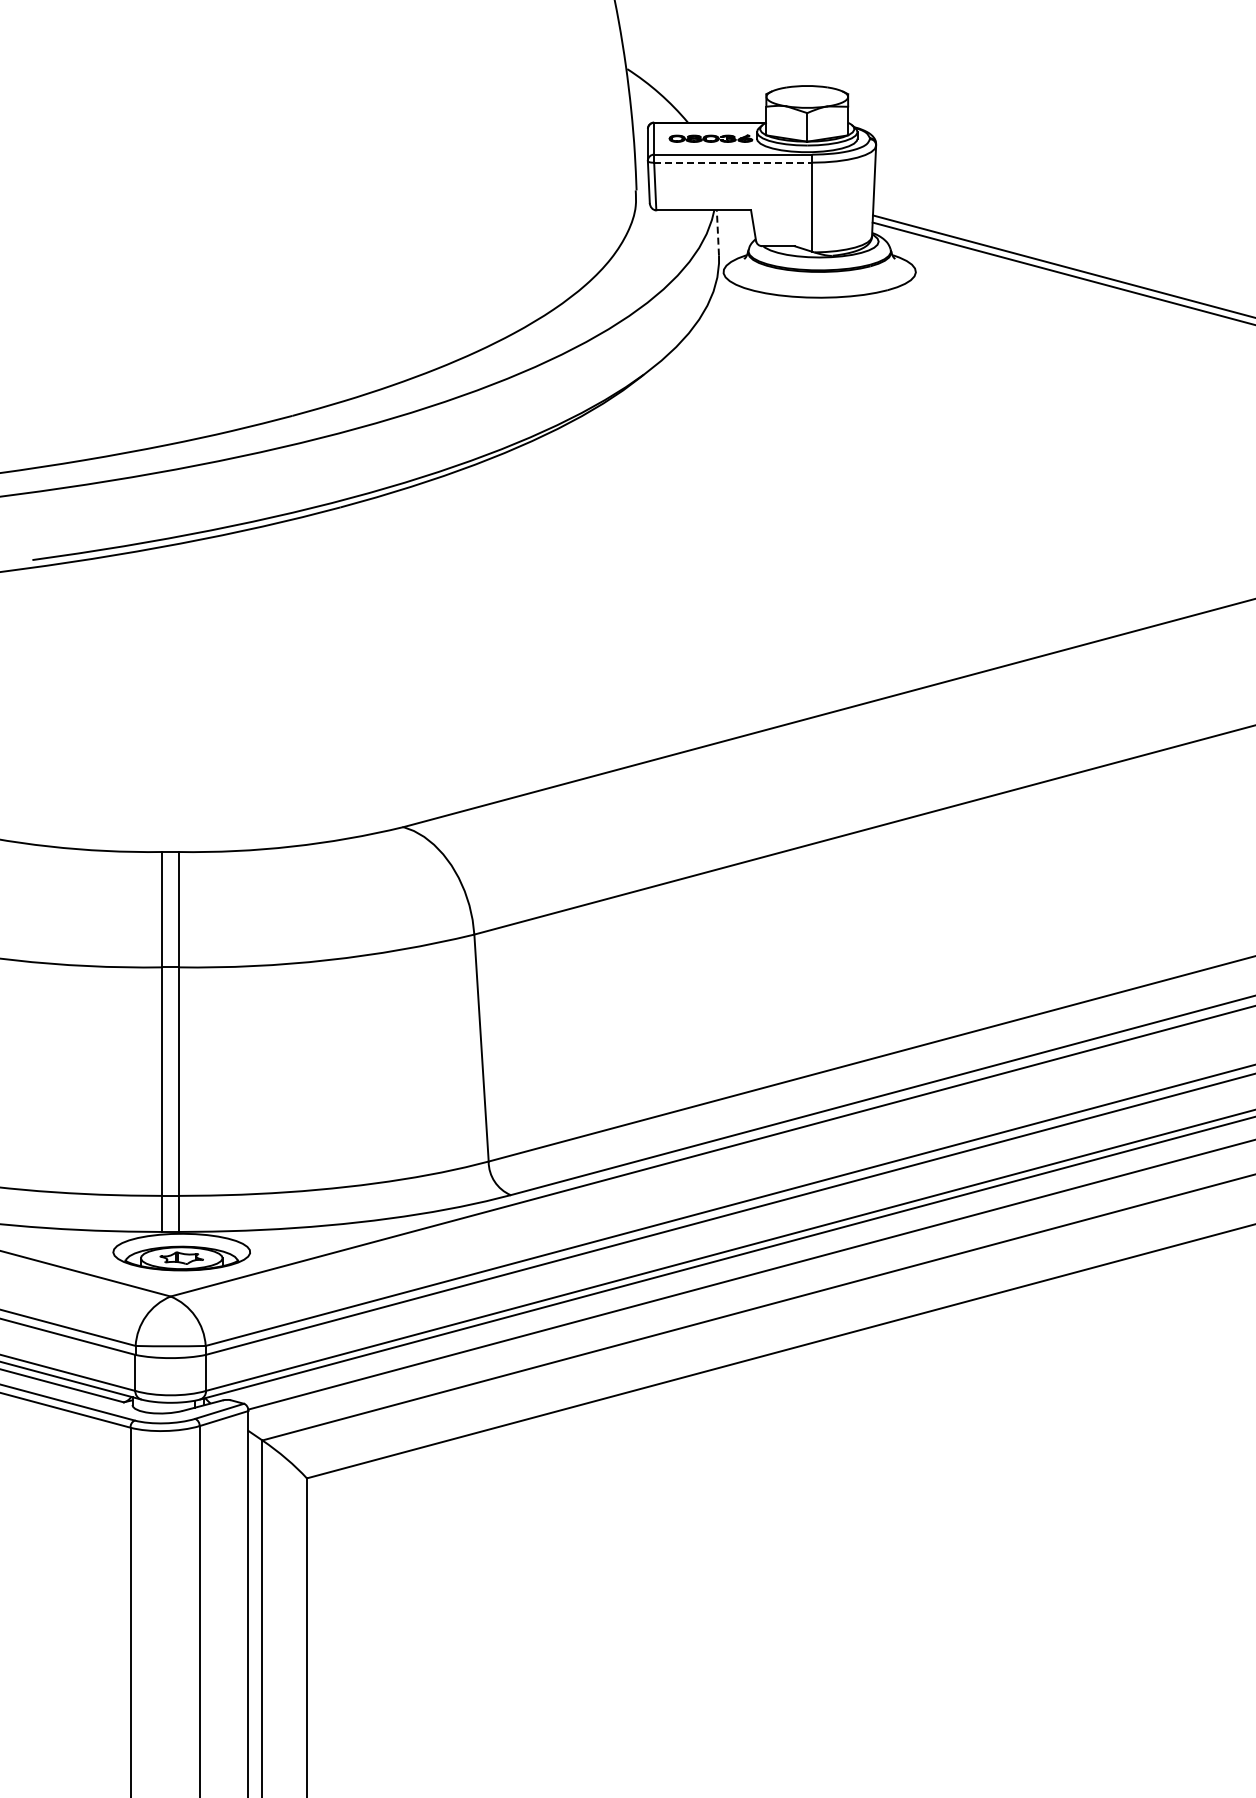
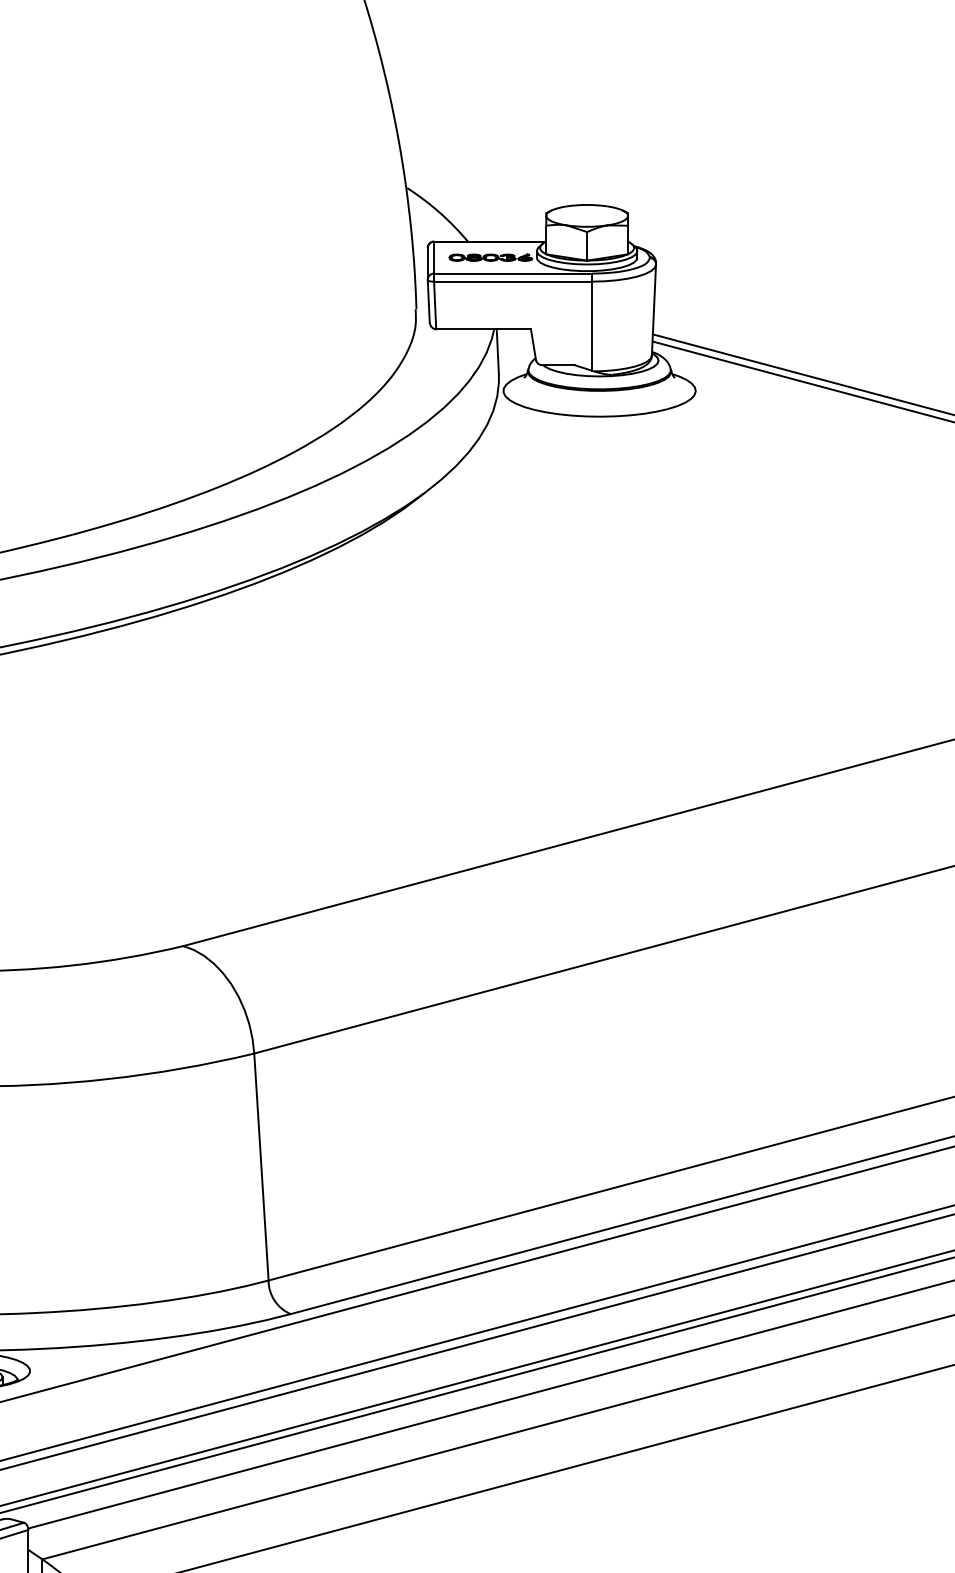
line: (733, 162) -> (513, 281), dashed -> solid
line: (717, 232) -> (497, 351), dashed -> solid

